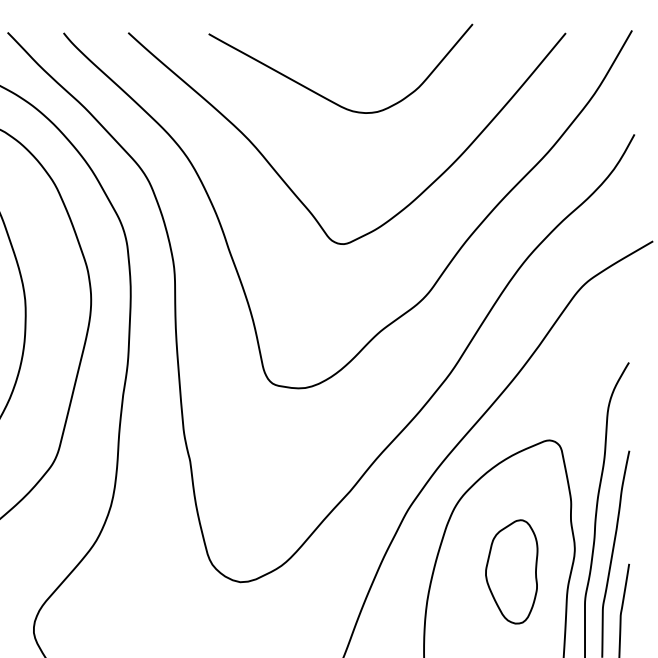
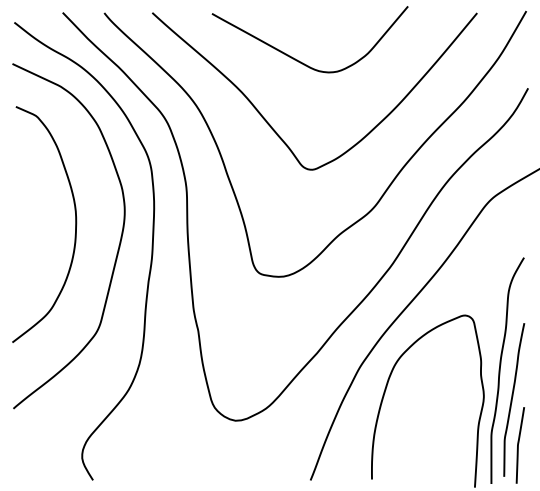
part: (512, 571) -> (437, 412), removed

